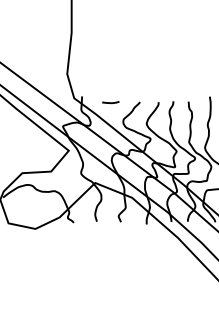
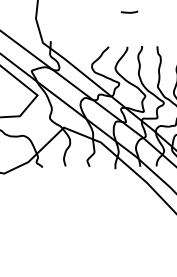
curve: (110, 102) -> (129, 12), moved

